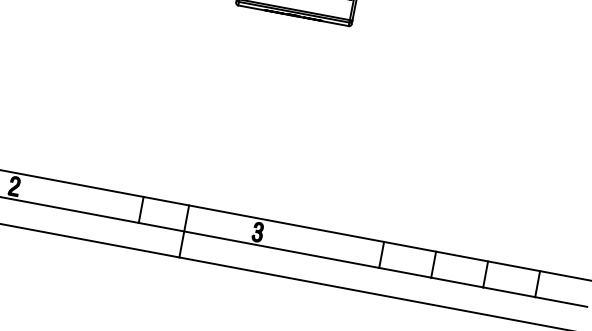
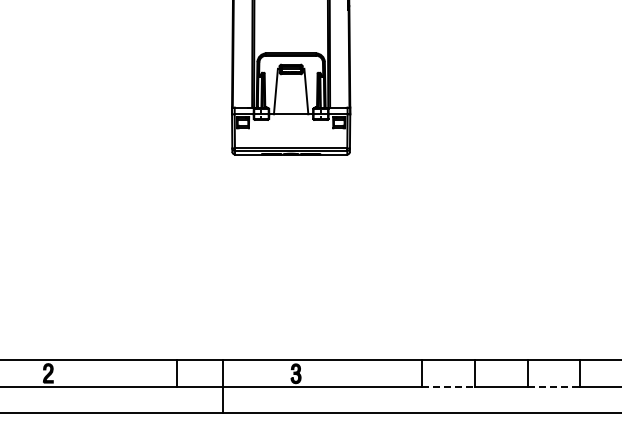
line: (405, 272) -> (448, 386), solid -> dashed
line: (509, 292) -> (554, 386), solid -> dashed

